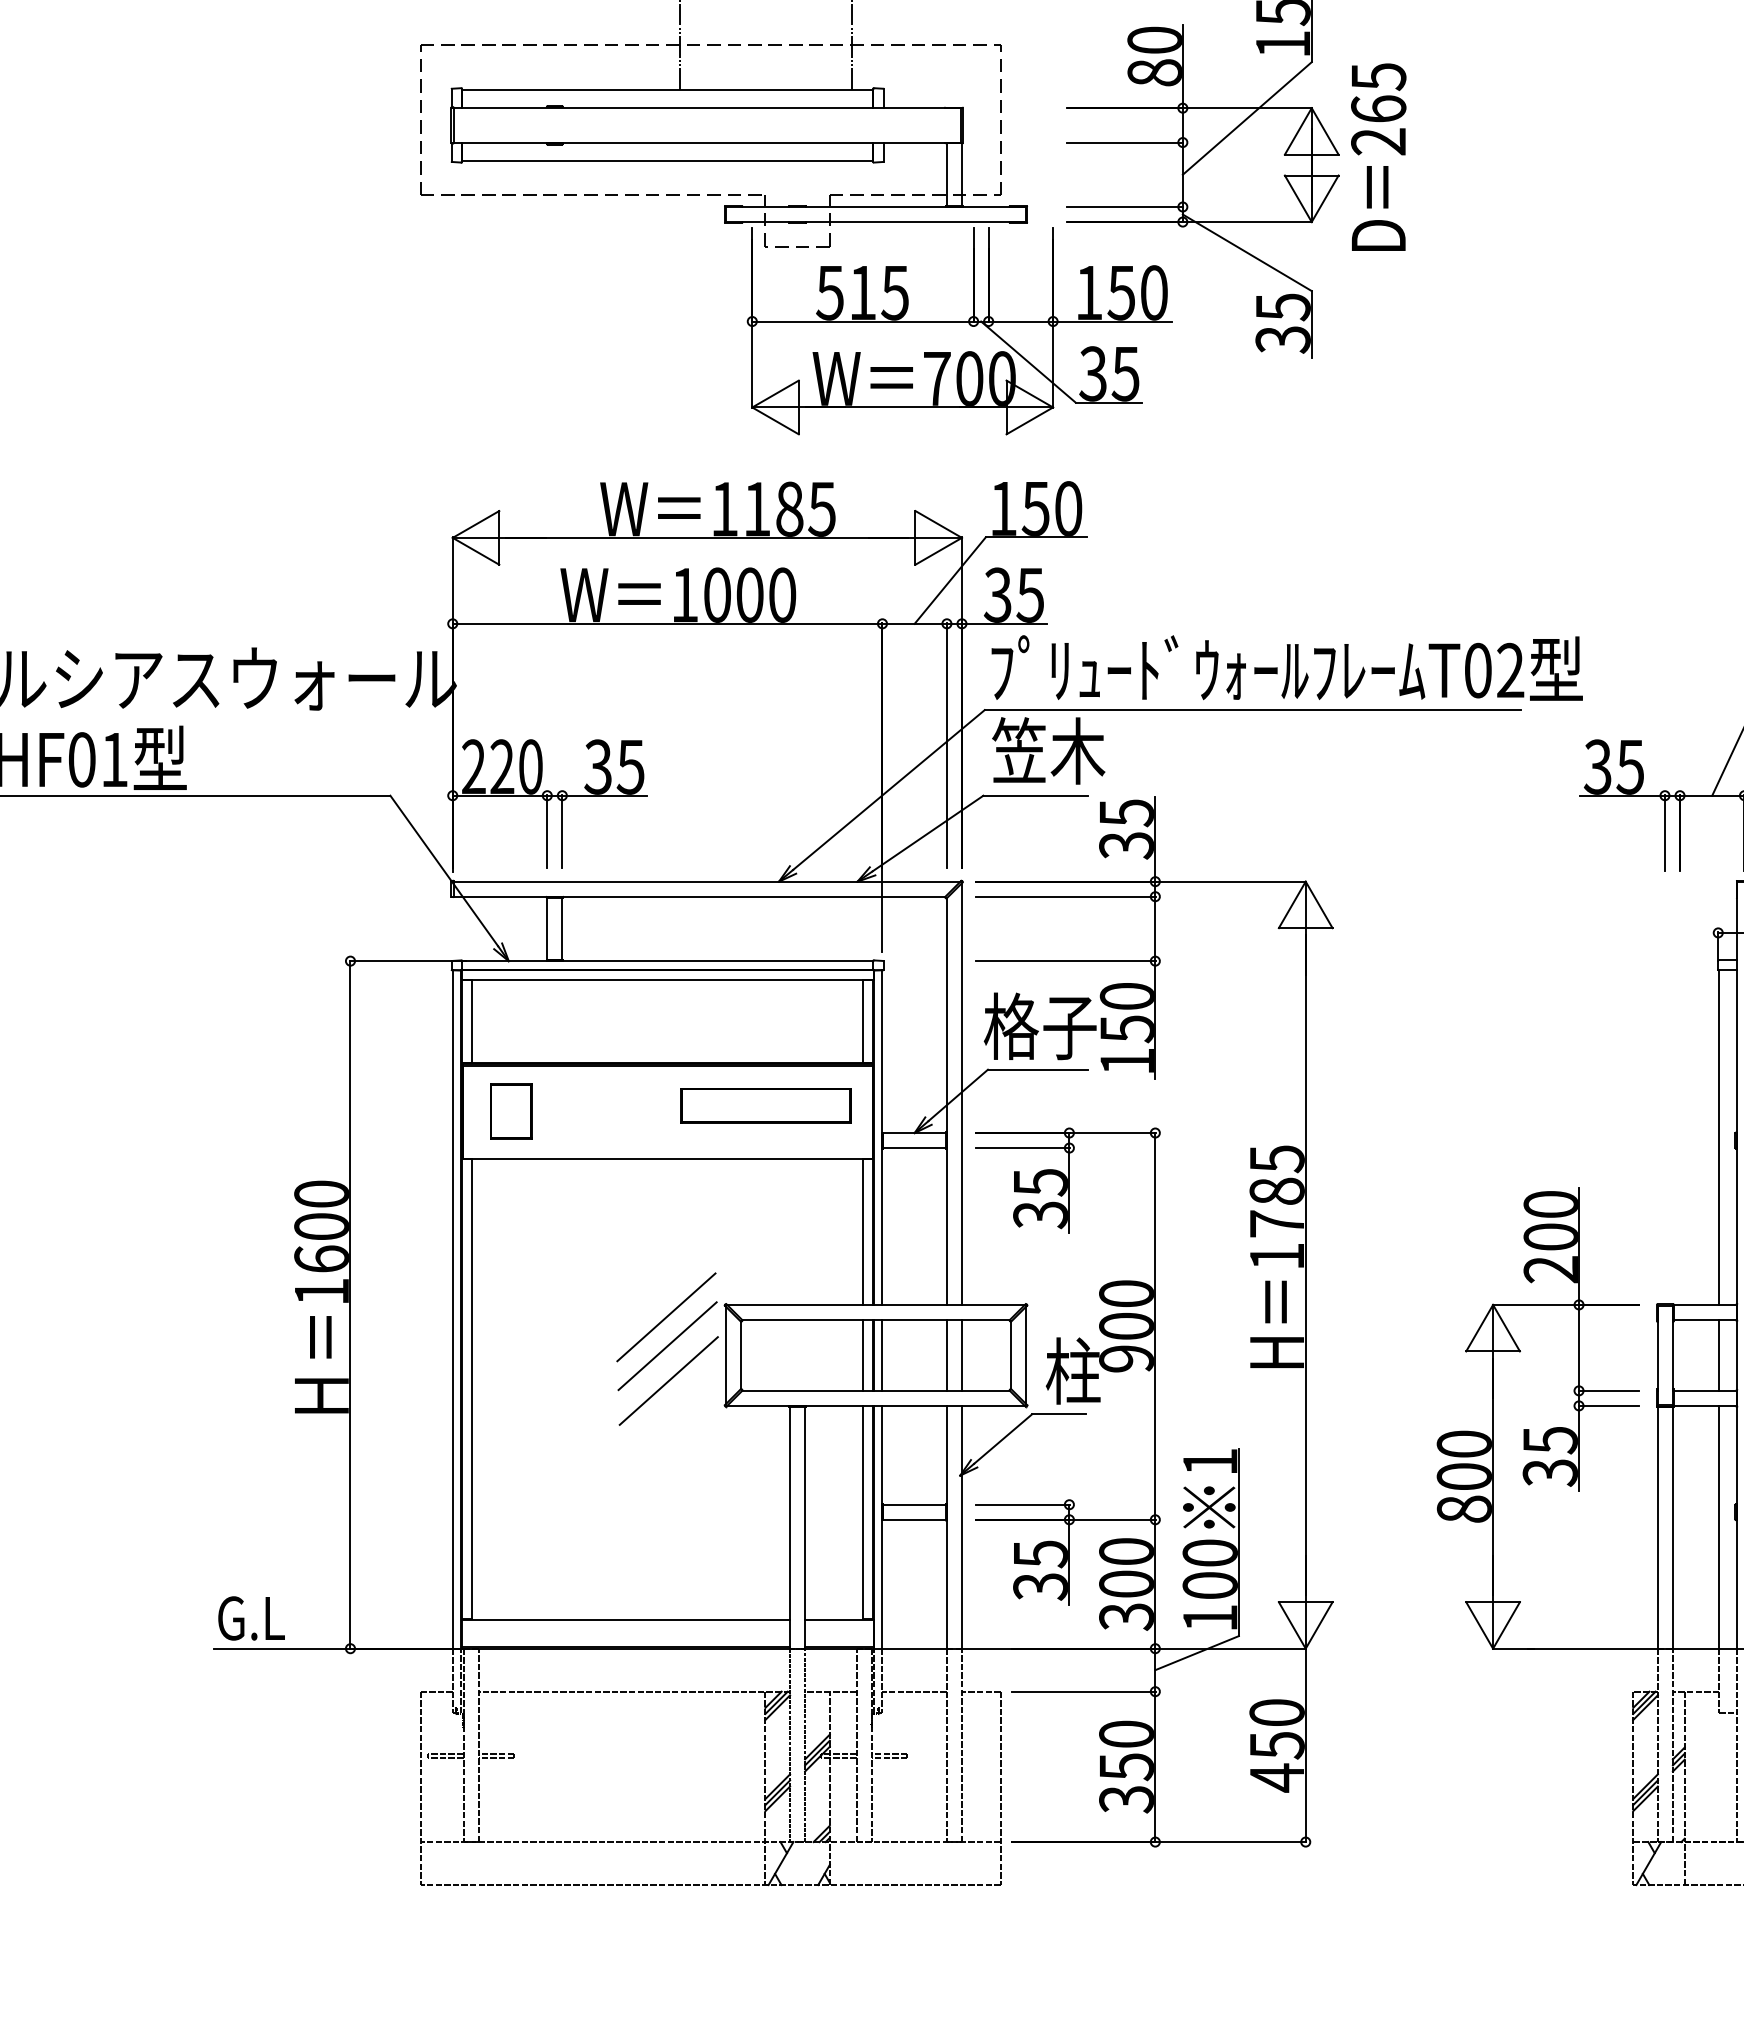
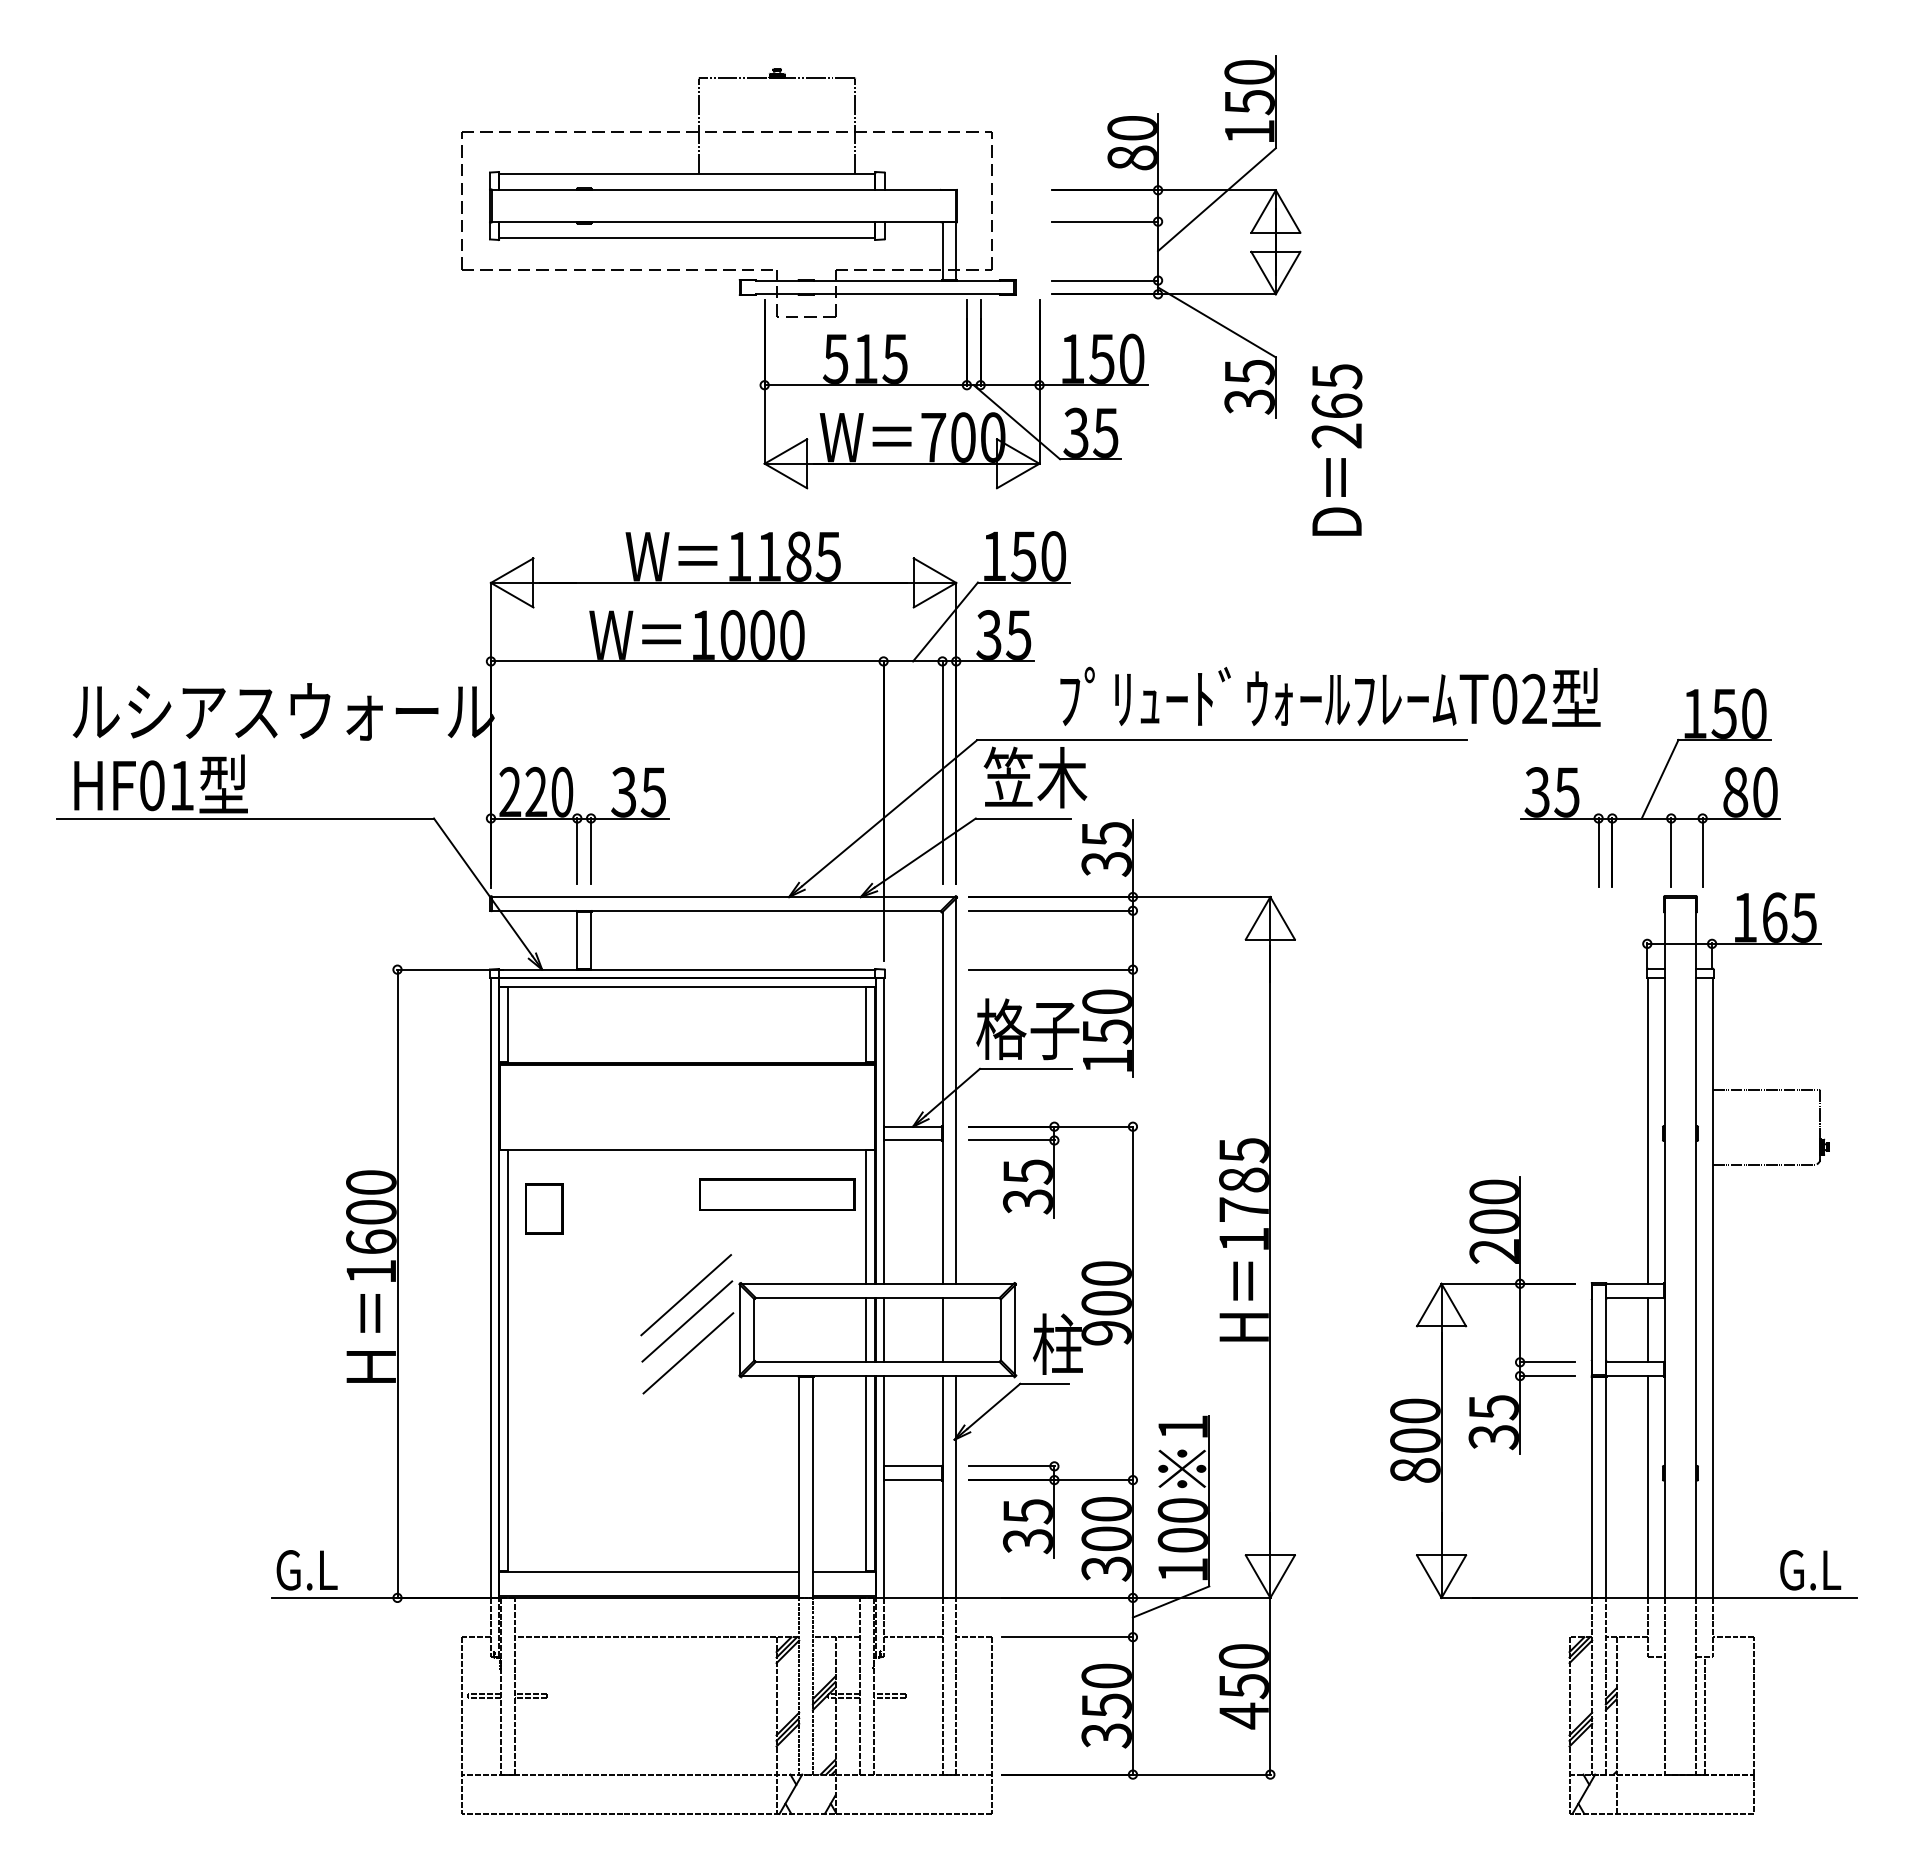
text: (1378, 156) -> (1336, 449), moved
text: (1287, 667) -> (1330, 696), moved
part: (766, 1105) -> (777, 1194), moved
part: (511, 1110) -> (544, 1208), moved
line: (962, 1354) -> (956, 1329), removed

